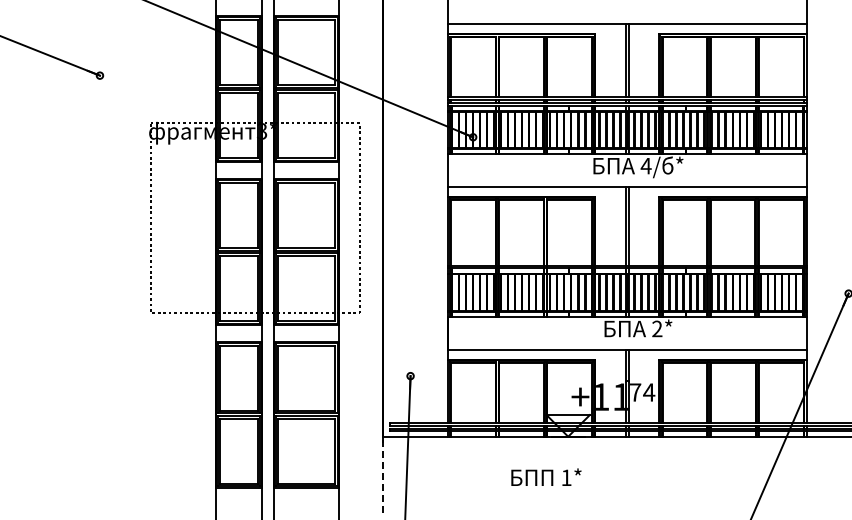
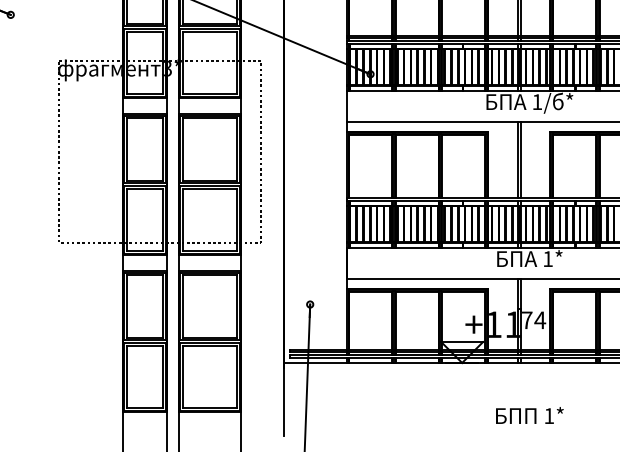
text: (645, 166) -> (536, 102), 4/ -> 1/
text: (657, 328) -> (548, 258), 2* -> 1*
line: (383, 474) -> (284, 399), dashed -> solid
text: (546, 476) -> (529, 414), moved

